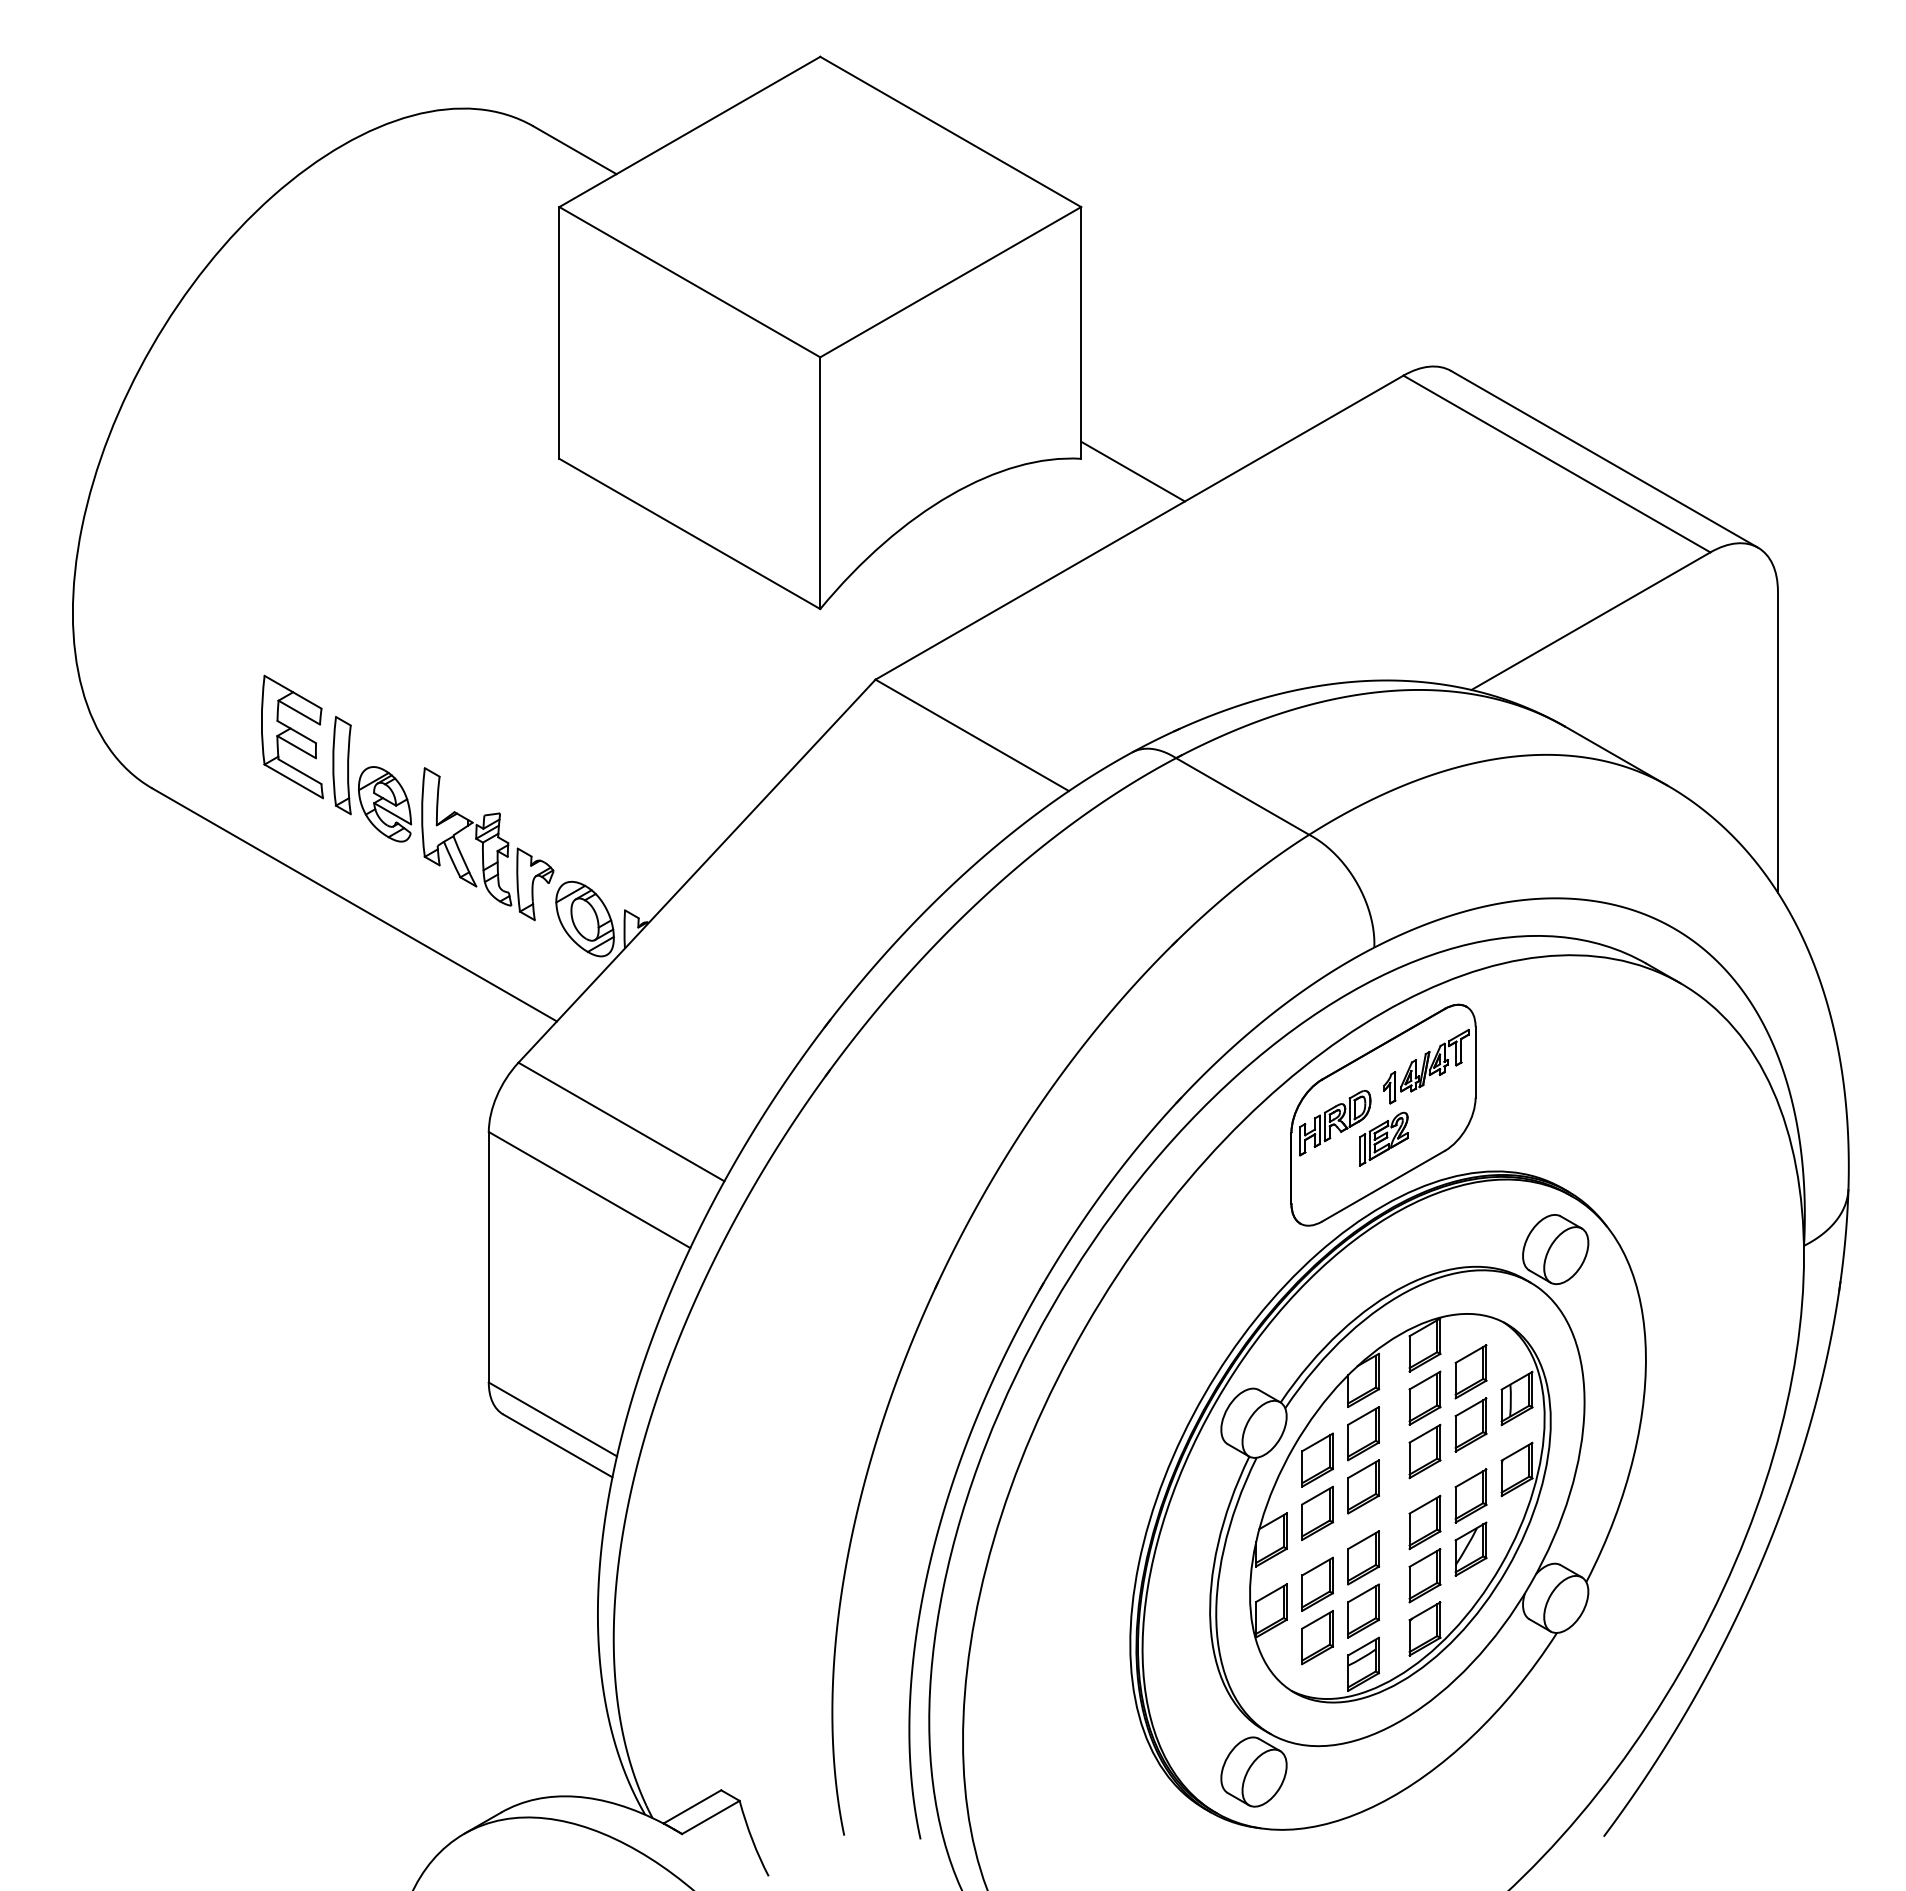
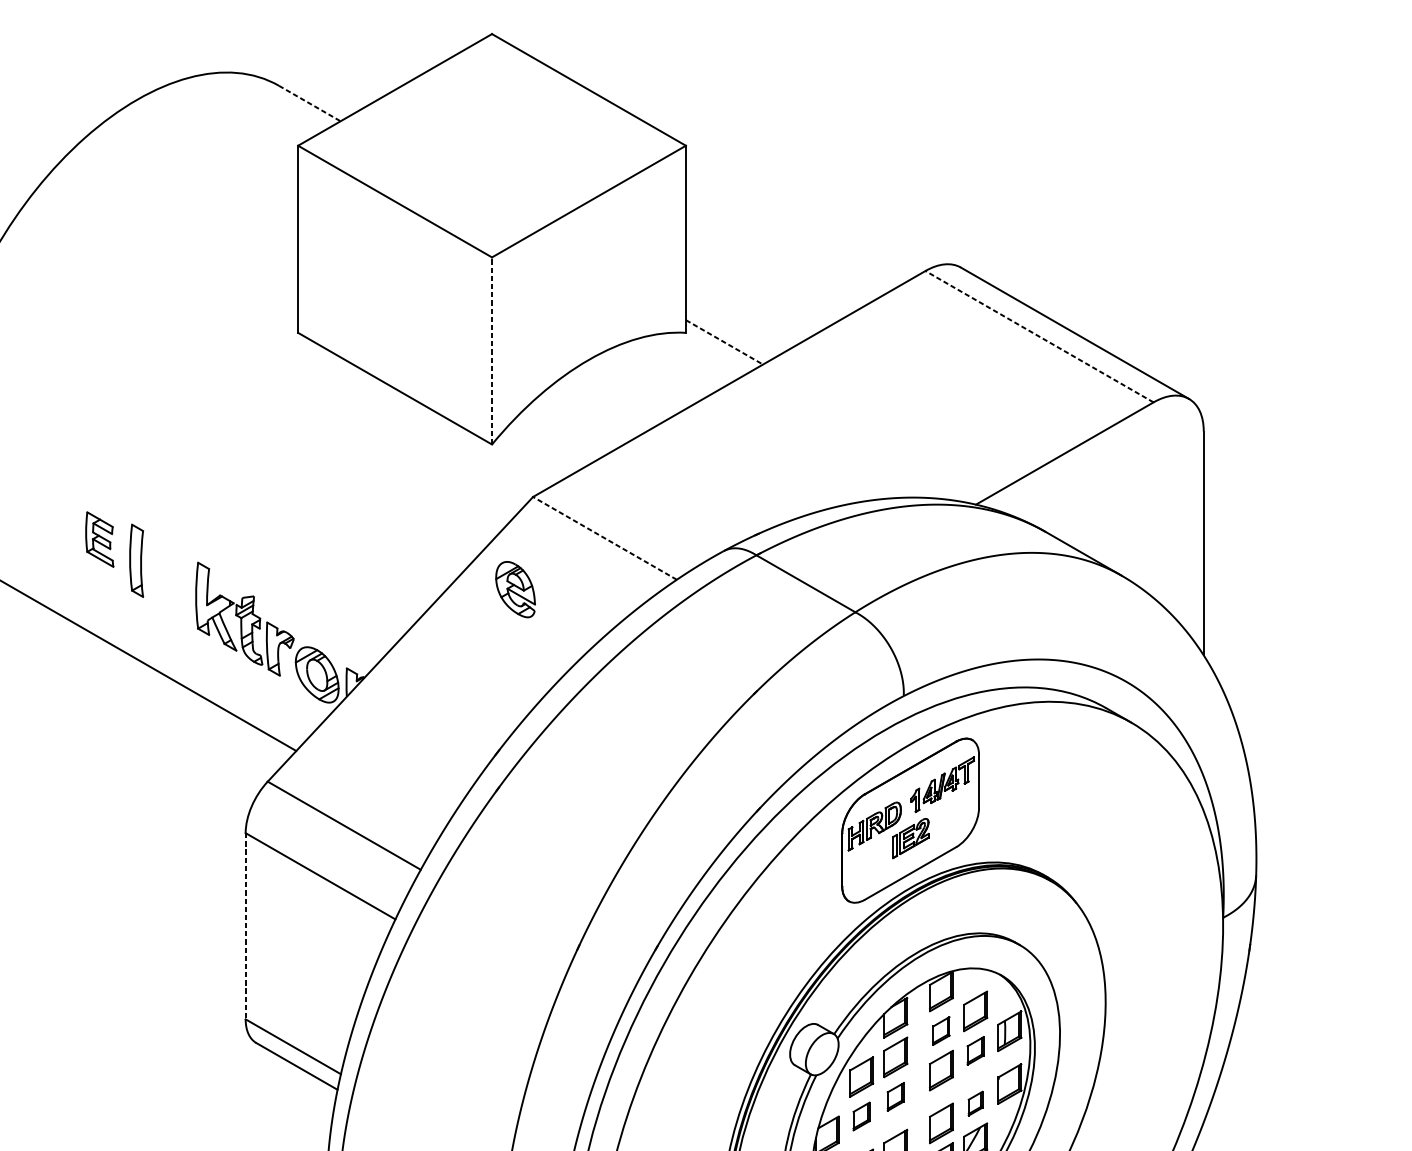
line: (575, 150) -> (310, 103), solid -> dashed
line: (1556, 463) -> (1039, 336), solid -> dashed
line: (1133, 471) -> (724, 342), solid -> dashed
line: (820, 483) -> (492, 351), solid -> dashed
line: (972, 735) -> (605, 538), solid -> dashed
part: (292, 736) -> (99, 539), size x0.6
part: (385, 804) -> (515, 589), moved
part: (1555, 1249) -> (1038, 920), removed
line: (488, 1257) -> (245, 926), solid -> dashed
part: (1424, 1397) -> (941, 1030), size x0.7
part: (1470, 1424) -> (975, 1050), size x0.7
part: (1363, 1486) -> (895, 1096), size x0.7
part: (1470, 1495) -> (975, 1103), size x0.6
part: (1317, 1512) -> (861, 1115), size x0.7

